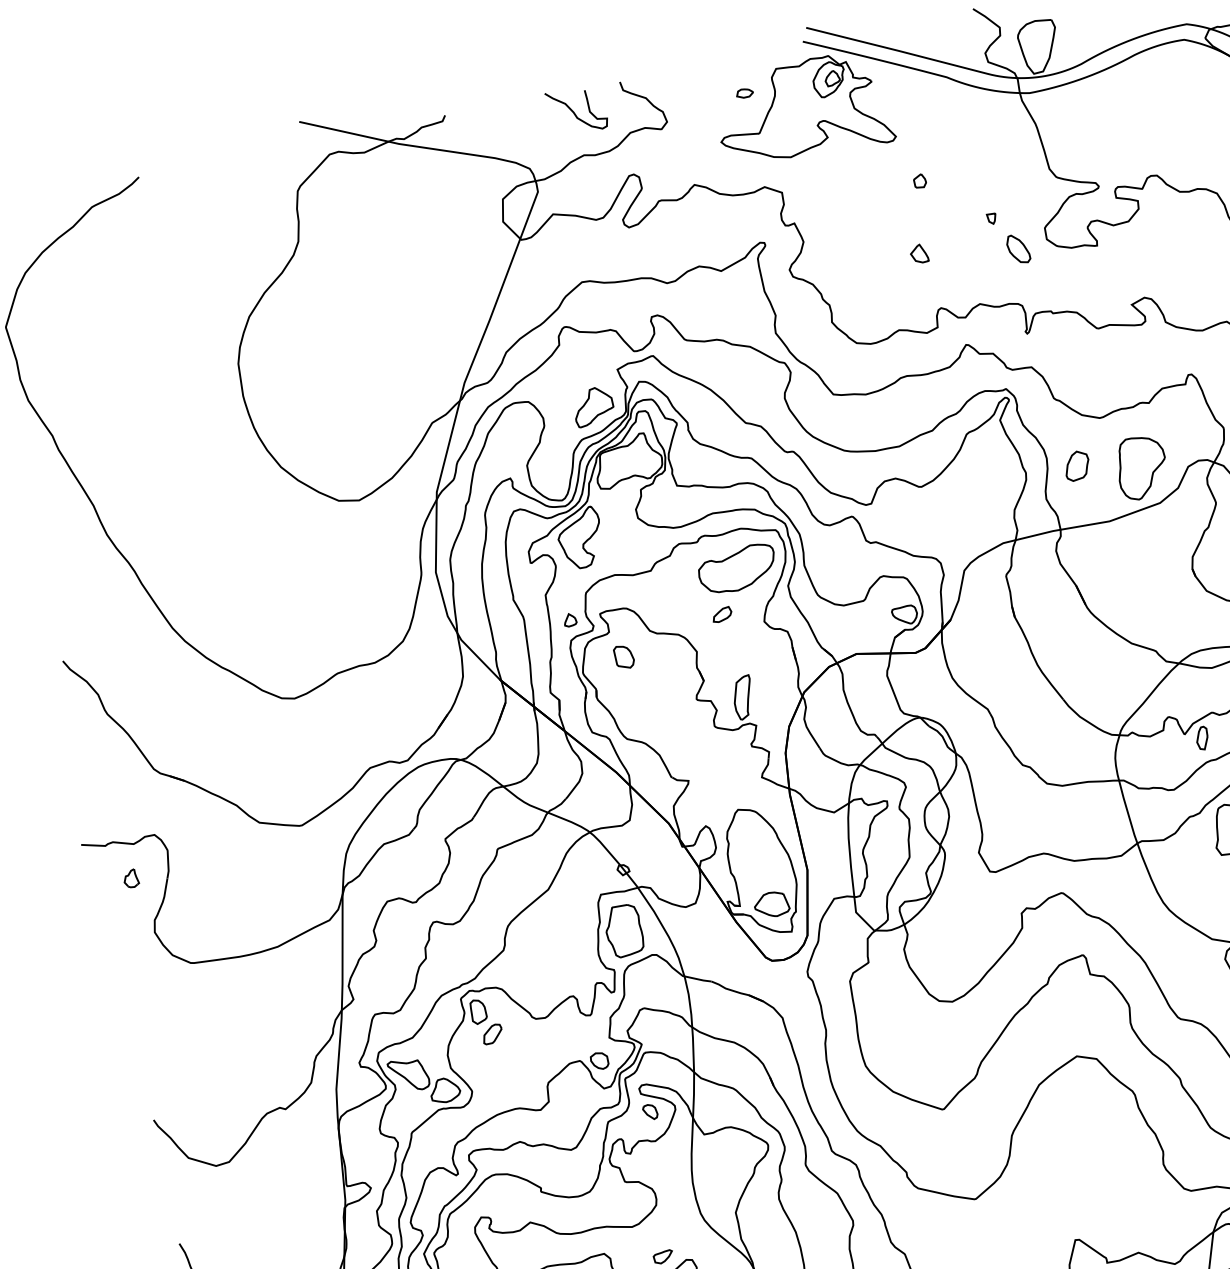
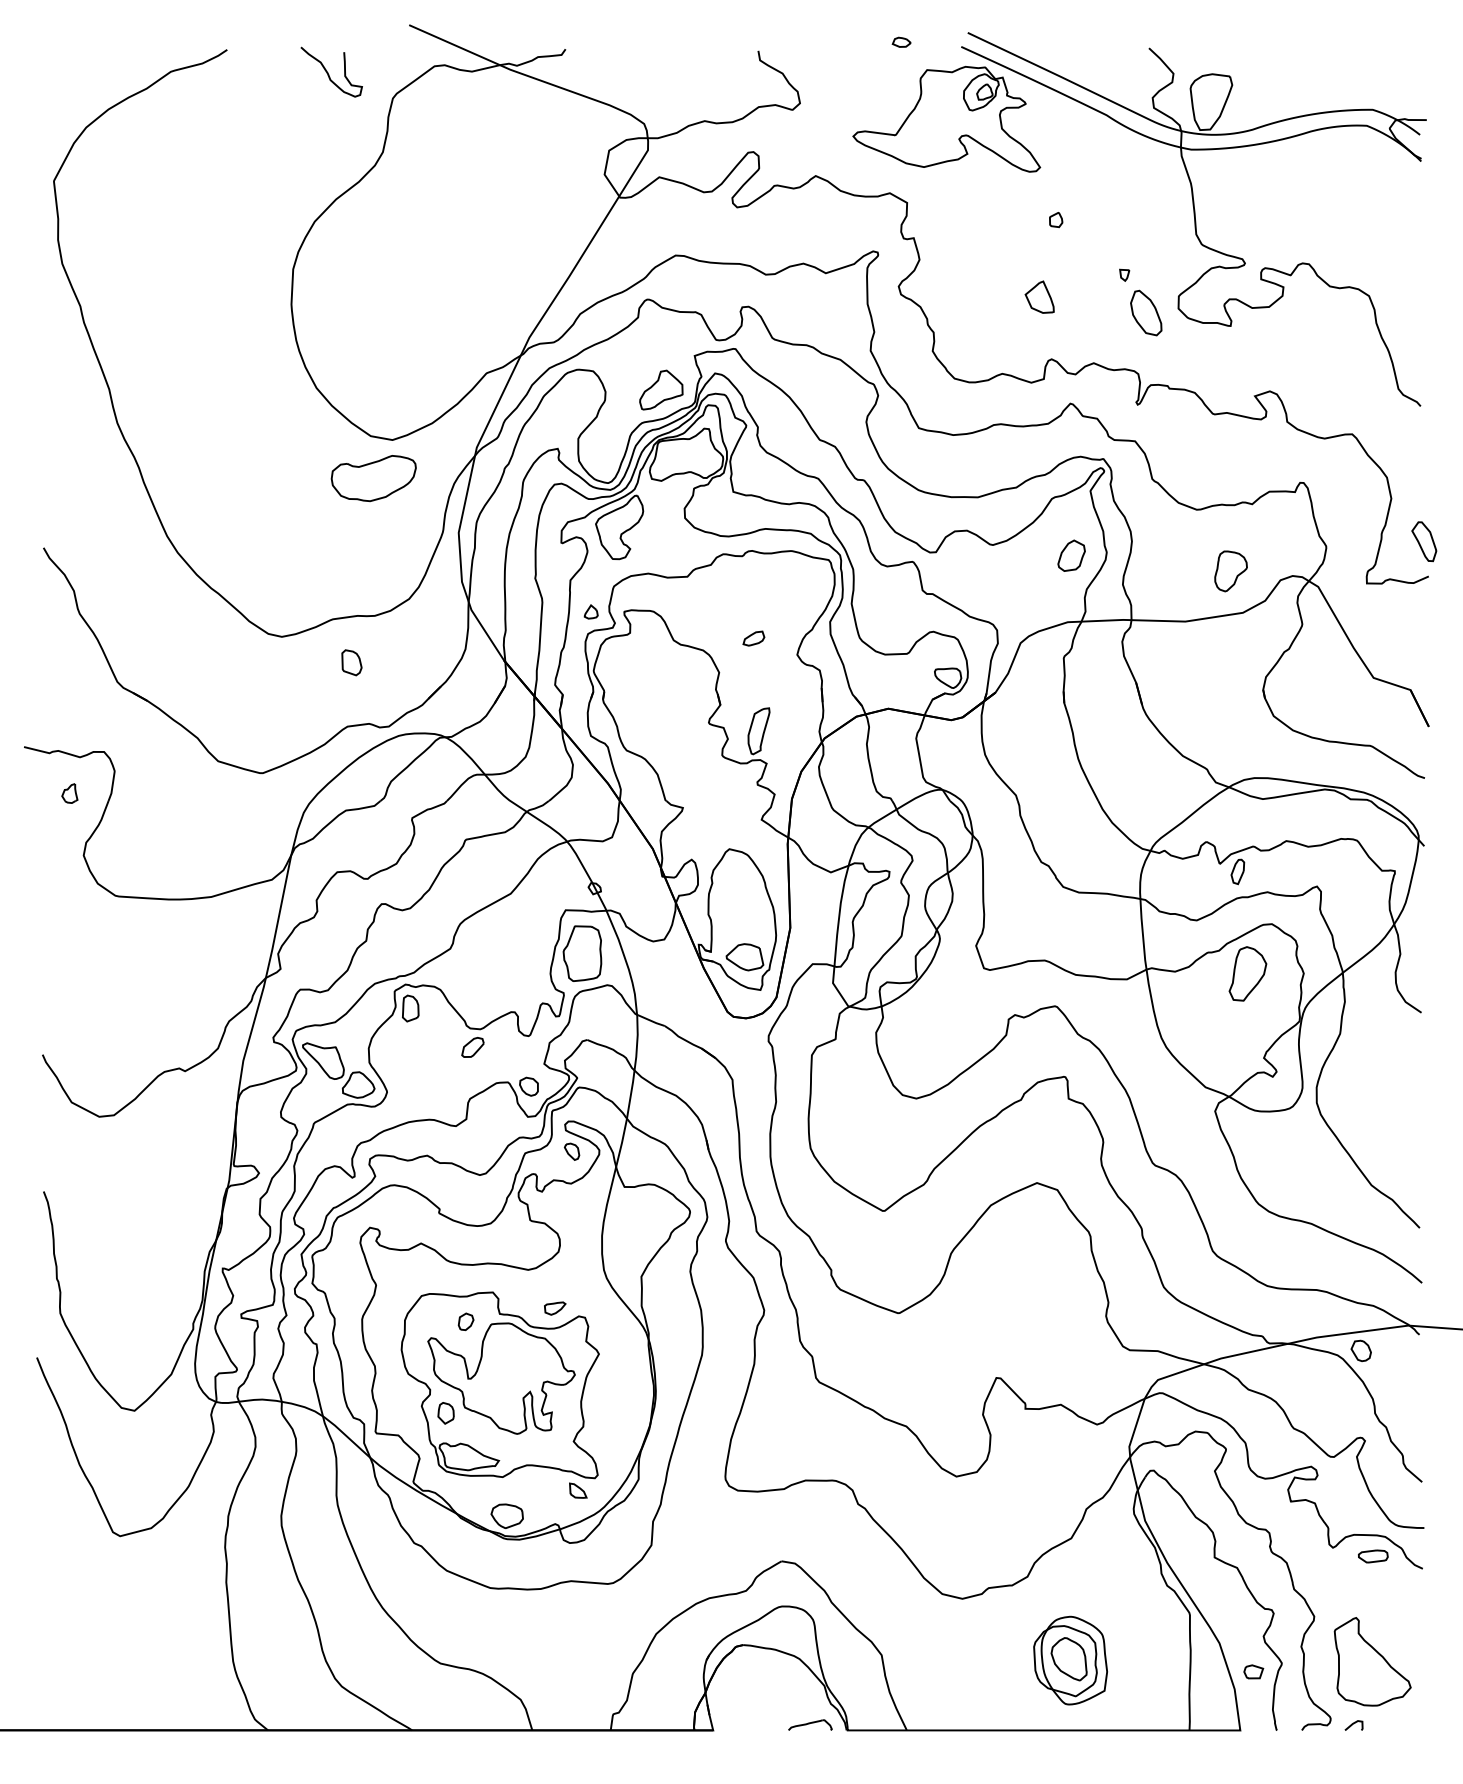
part: (744, 92) -> (901, 41), moved
curve: (574, 111) -> (328, 72), moved
part: (1017, 248) -> (1145, 312), size x1.4
part: (918, 253) -> (1039, 296), size x1.6
part: (1076, 465) -> (1071, 555), moved
part: (1141, 467) -> (1230, 571), size x0.6
part: (737, 569) -> (373, 478), moved
part: (623, 656) -> (351, 662), moved
part: (492, 1034) -> (472, 1047), moved

